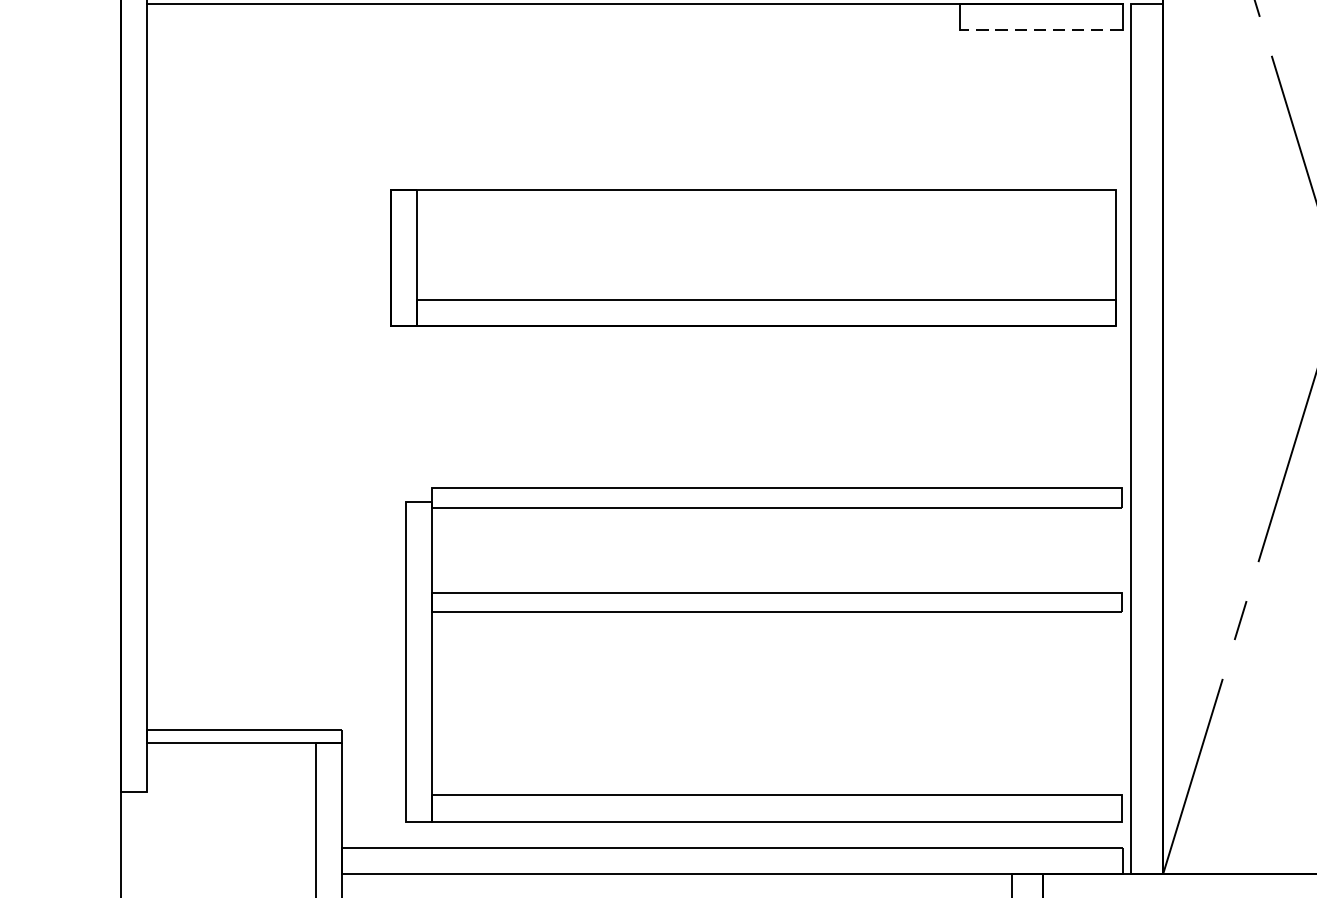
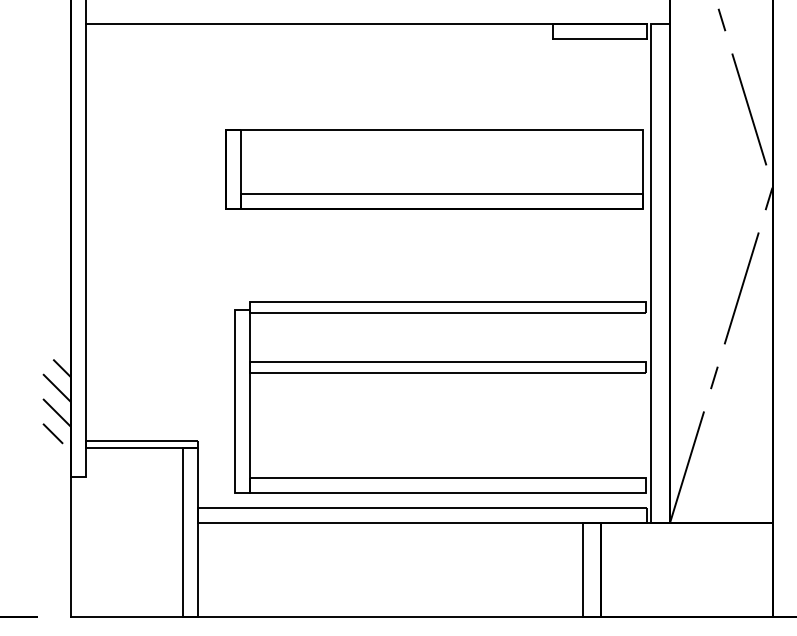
line: (1040, 29) -> (599, 38), dashed -> solid
hatch: (97, 661) -> (57, 401), added

